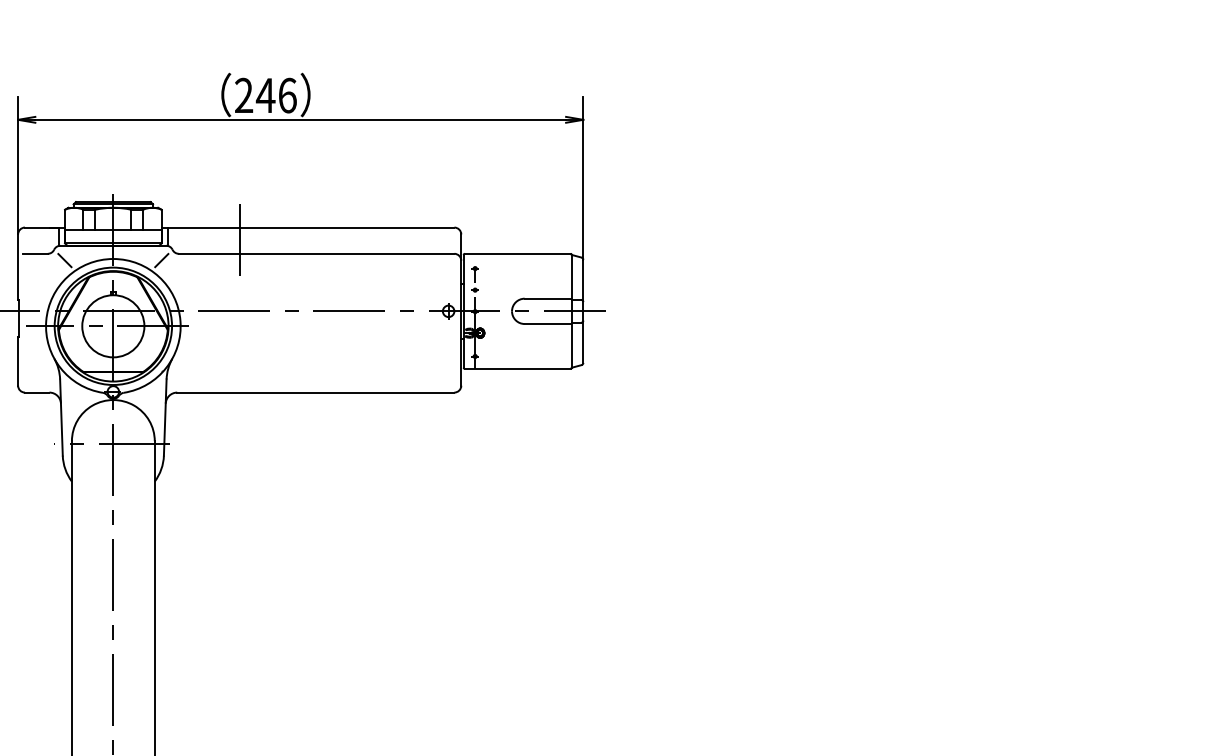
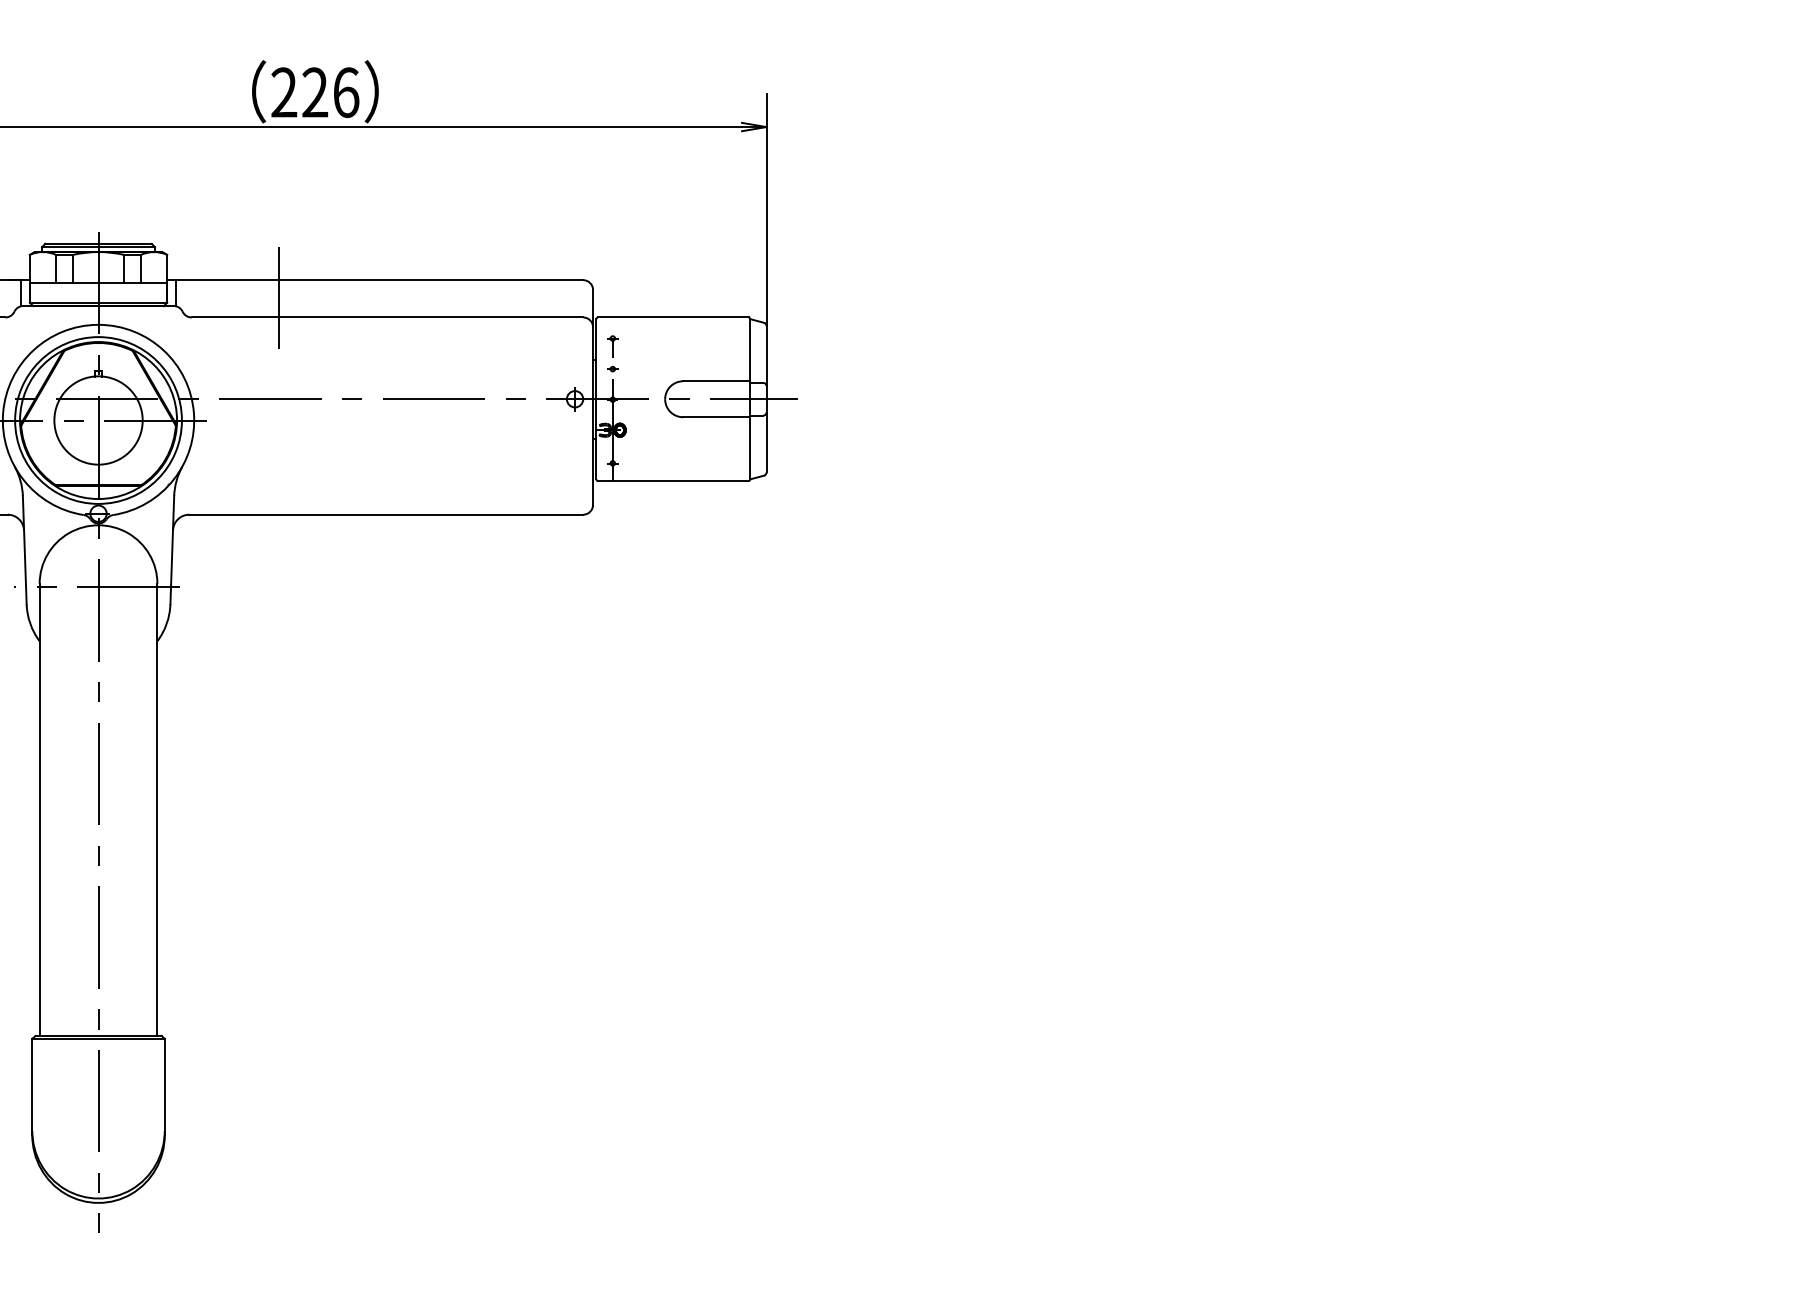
text: (266, 95) -> (315, 92), 246 -> 226
line: (64, 260) -> (29, 326), removed
line: (161, 260) -> (167, 326), removed

